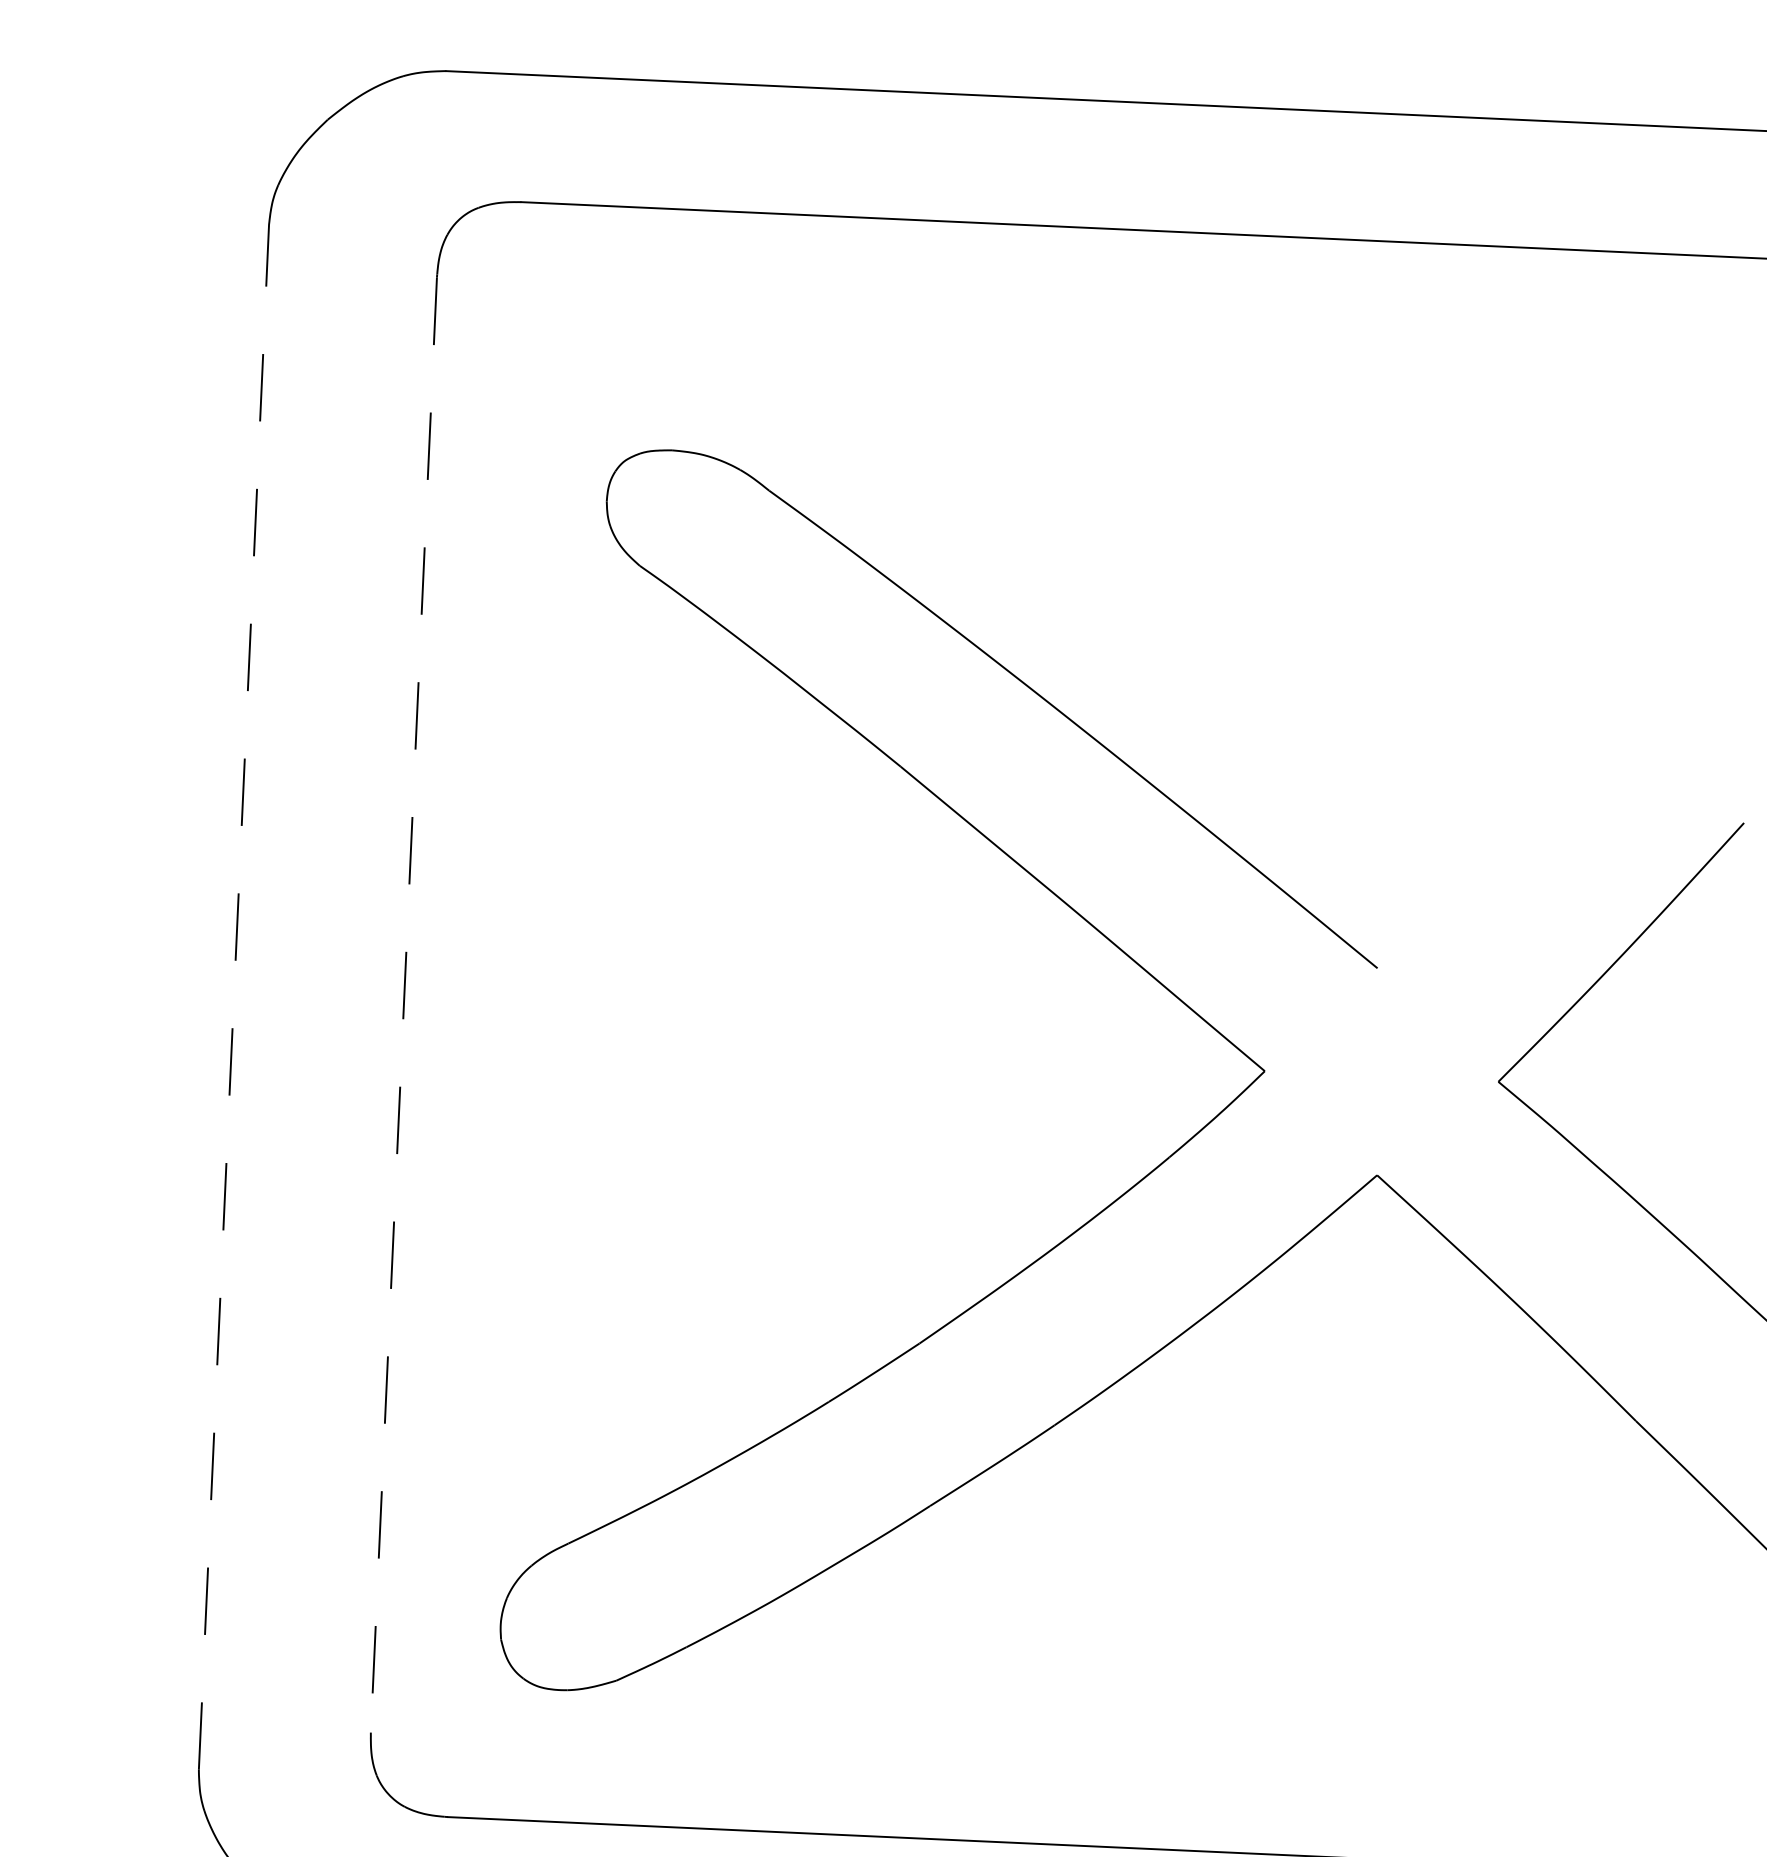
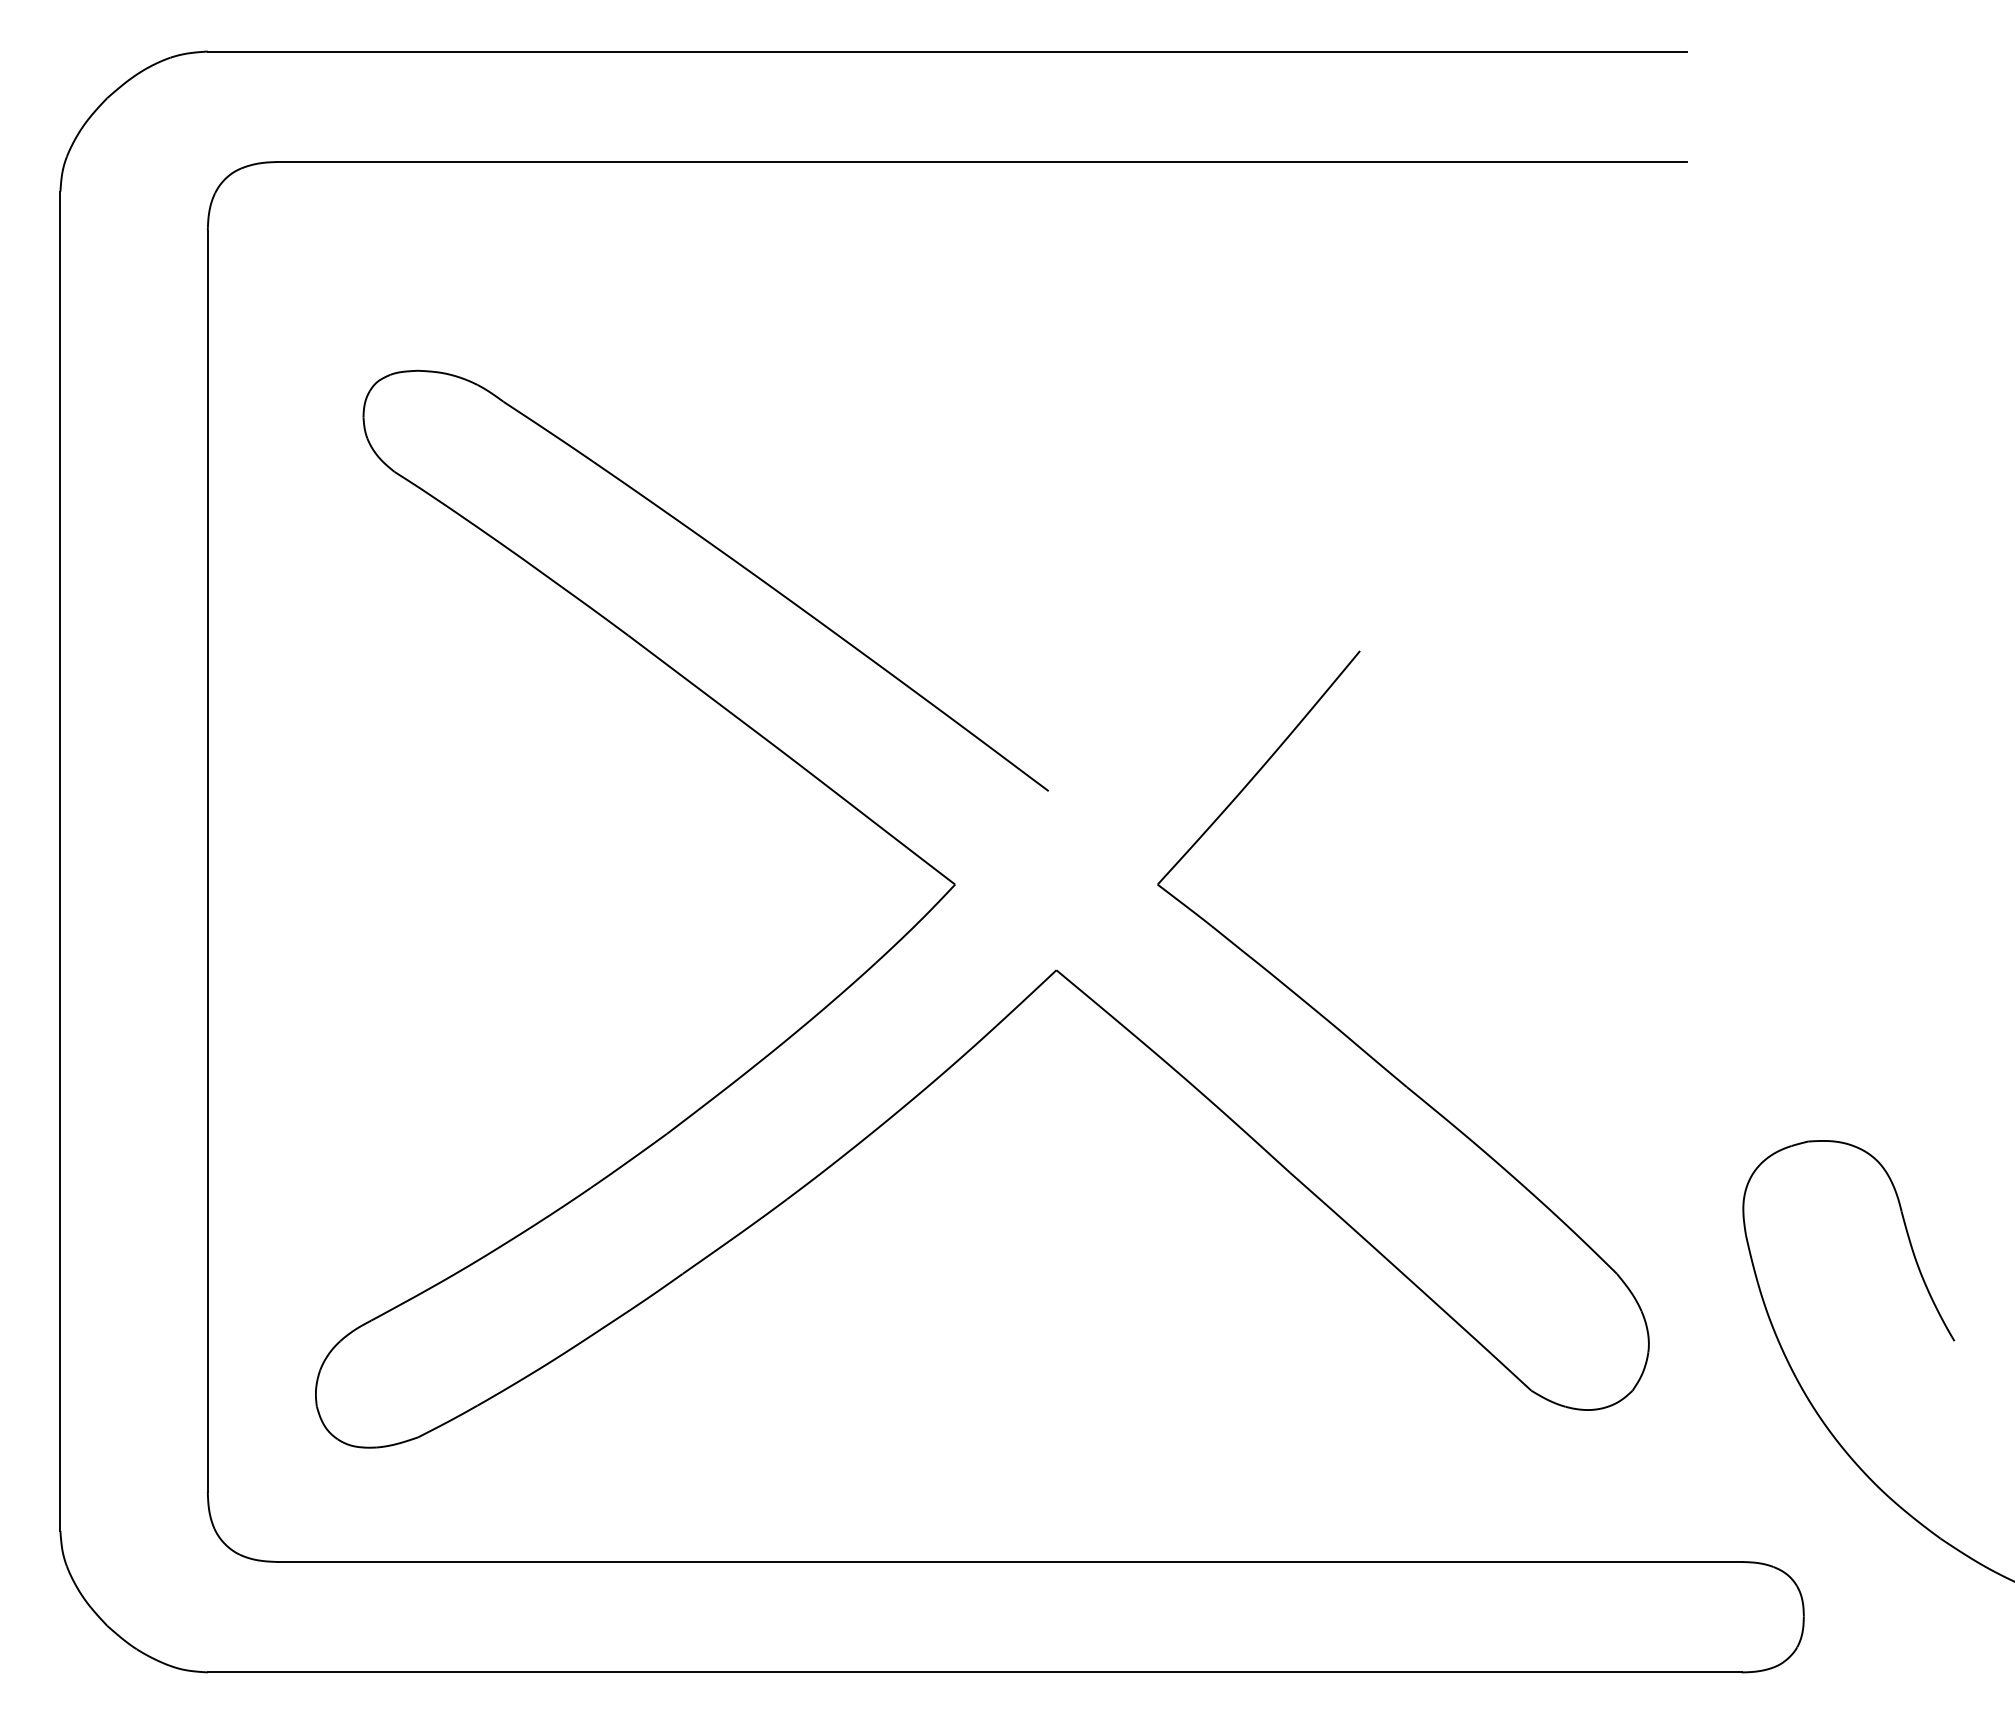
line: (234, 997) -> (60, 861), dashed -> solid
line: (403, 1005) -> (207, 861), dashed -> solid

